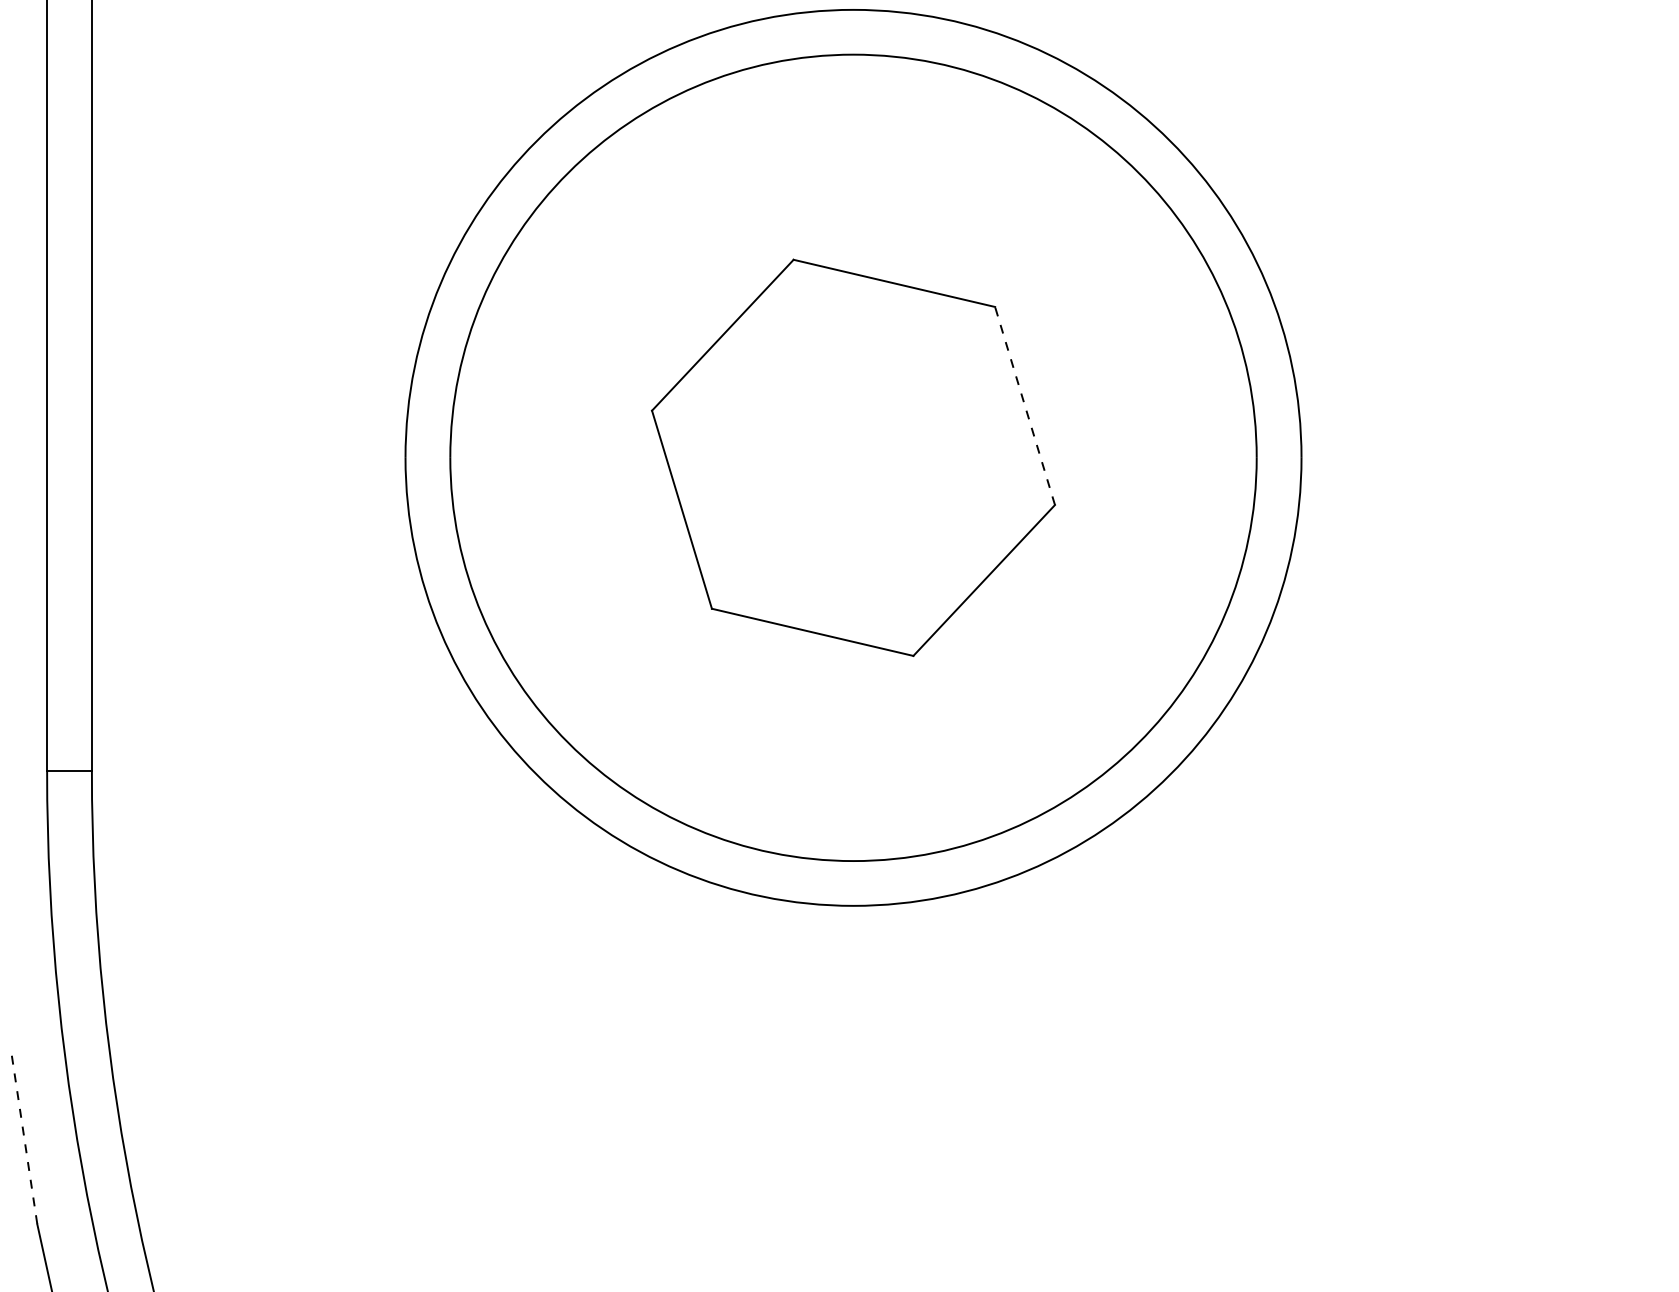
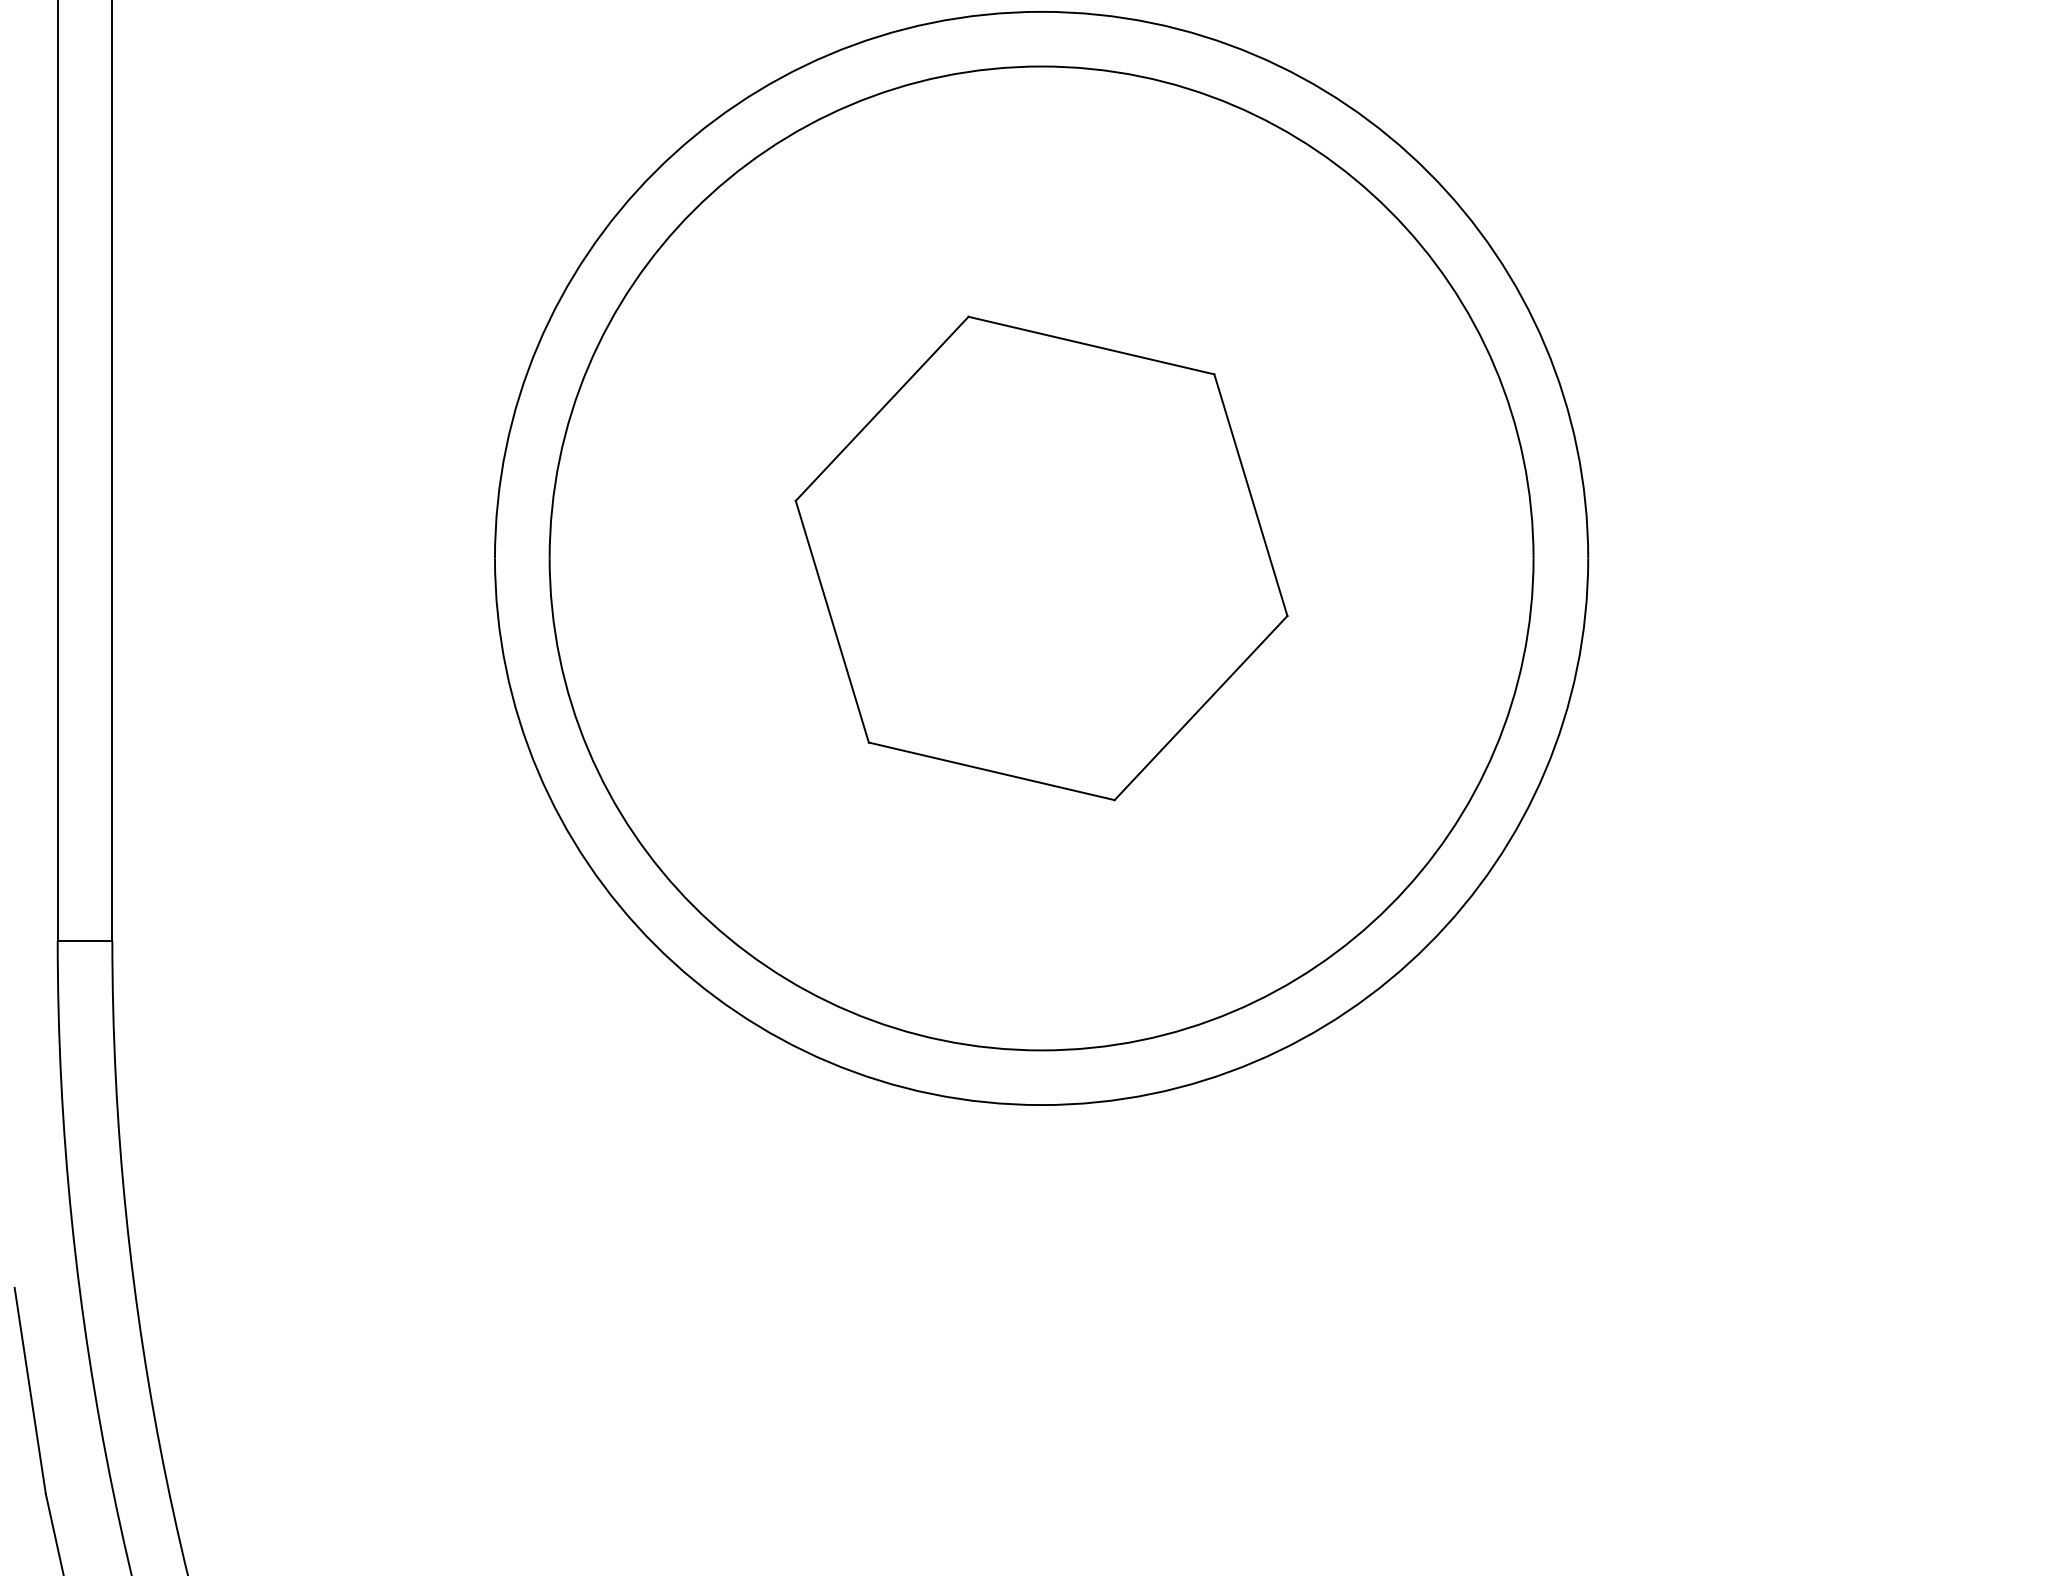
line: (1024, 405) -> (1250, 494), dashed -> solid
line: (24, 1140) -> (30, 1391), dashed -> solid

